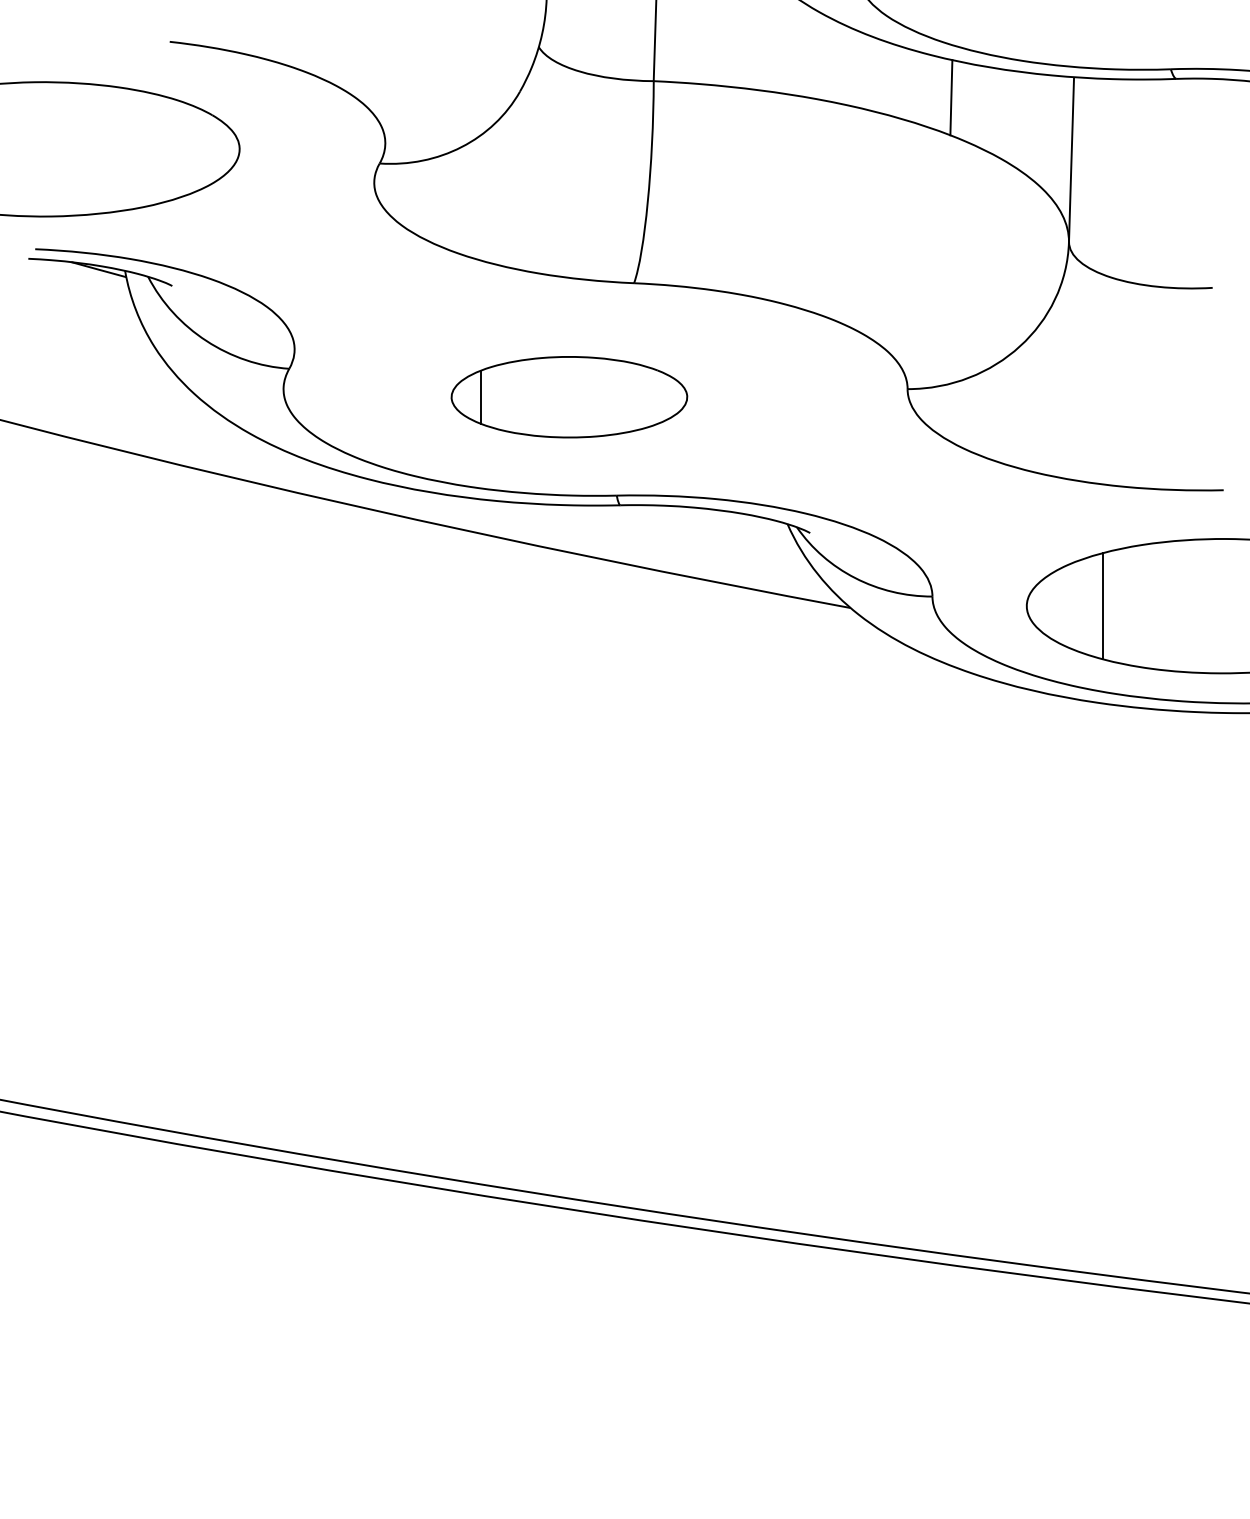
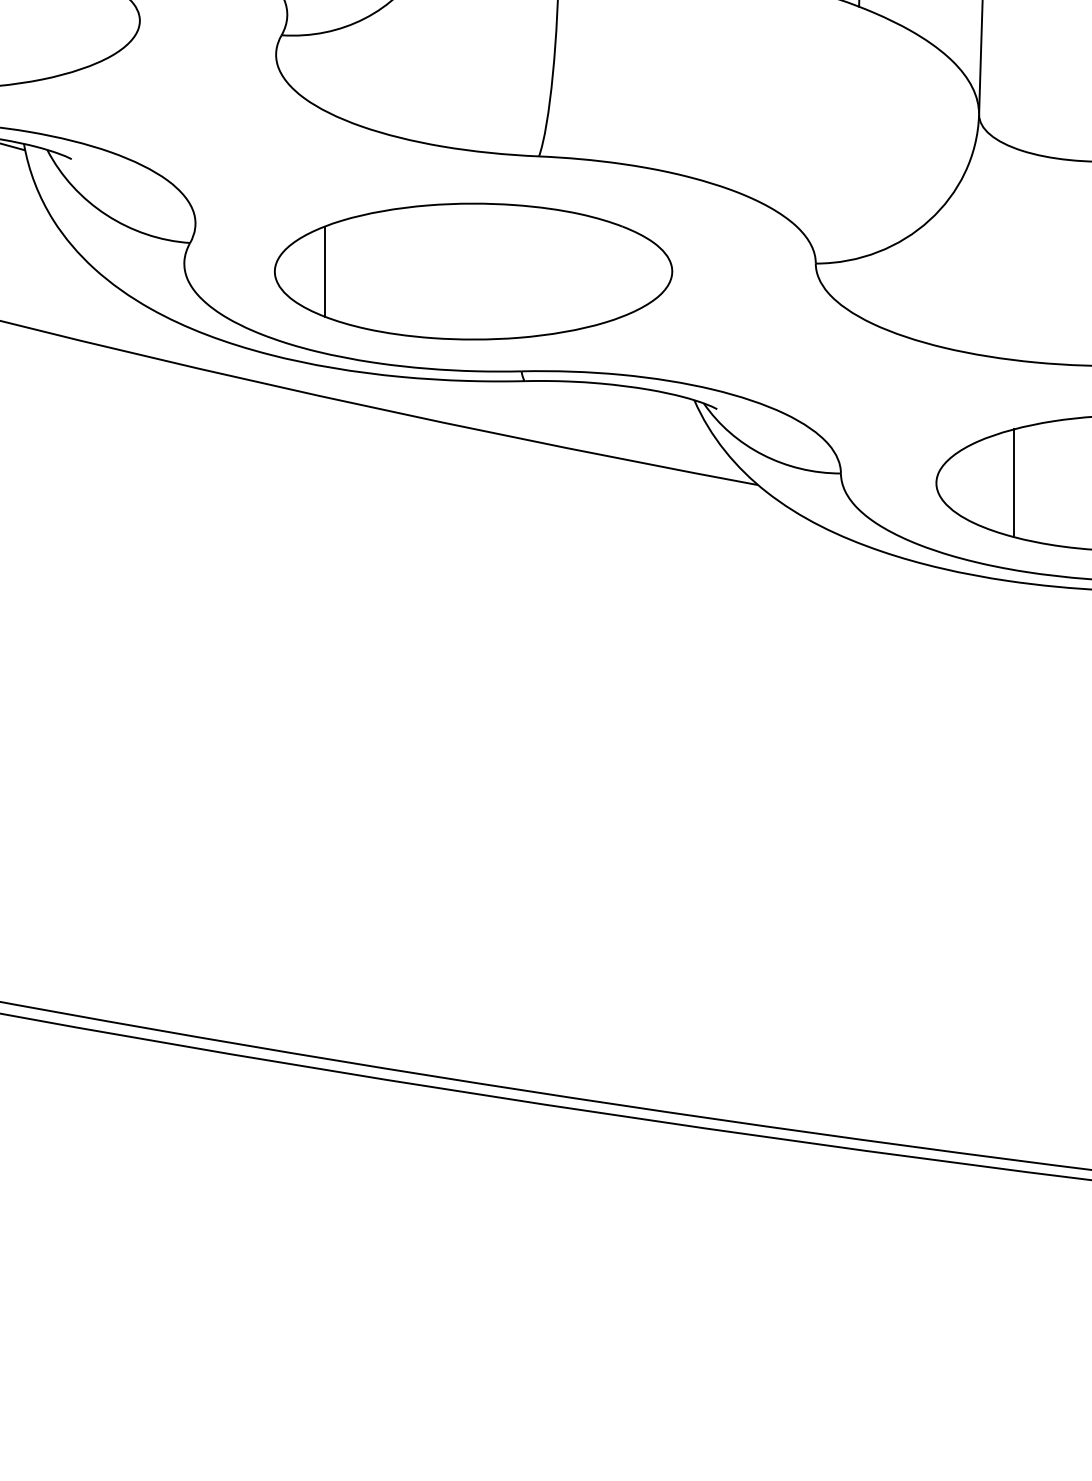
part: (569, 397) -> (473, 272), size x1.67

